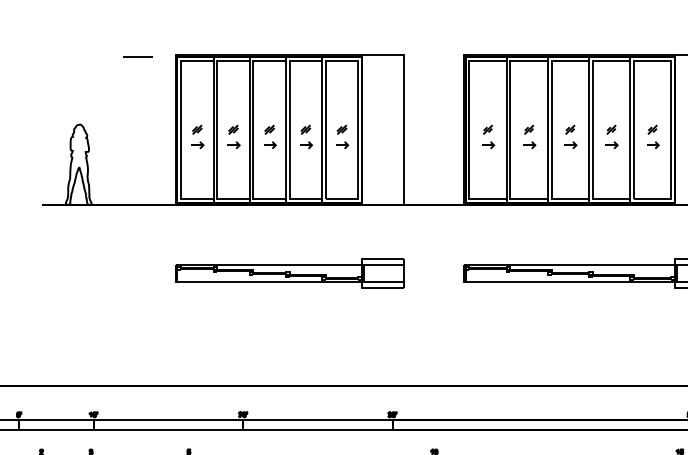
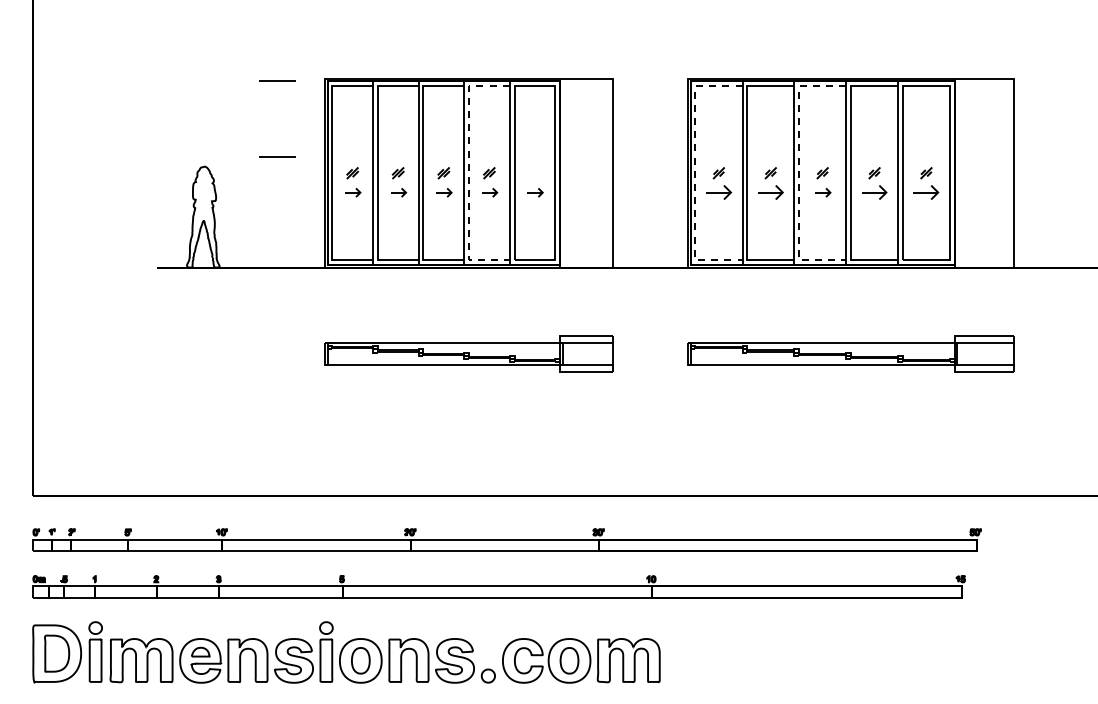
line: (137, 116) -> (277, 156), added
line: (290, 130) -> (469, 173), solid -> dashed
part: (341, 130) -> (534, 173), removed
line: (469, 130) -> (695, 173), solid -> dashed
line: (551, 130) -> (799, 173), solid -> dashed
part: (488, 145) -> (719, 192), size x1.6
part: (529, 145) -> (771, 192), size x1.6
part: (612, 145) -> (875, 192), size x1.6
part: (653, 145) -> (927, 192), size x1.6

